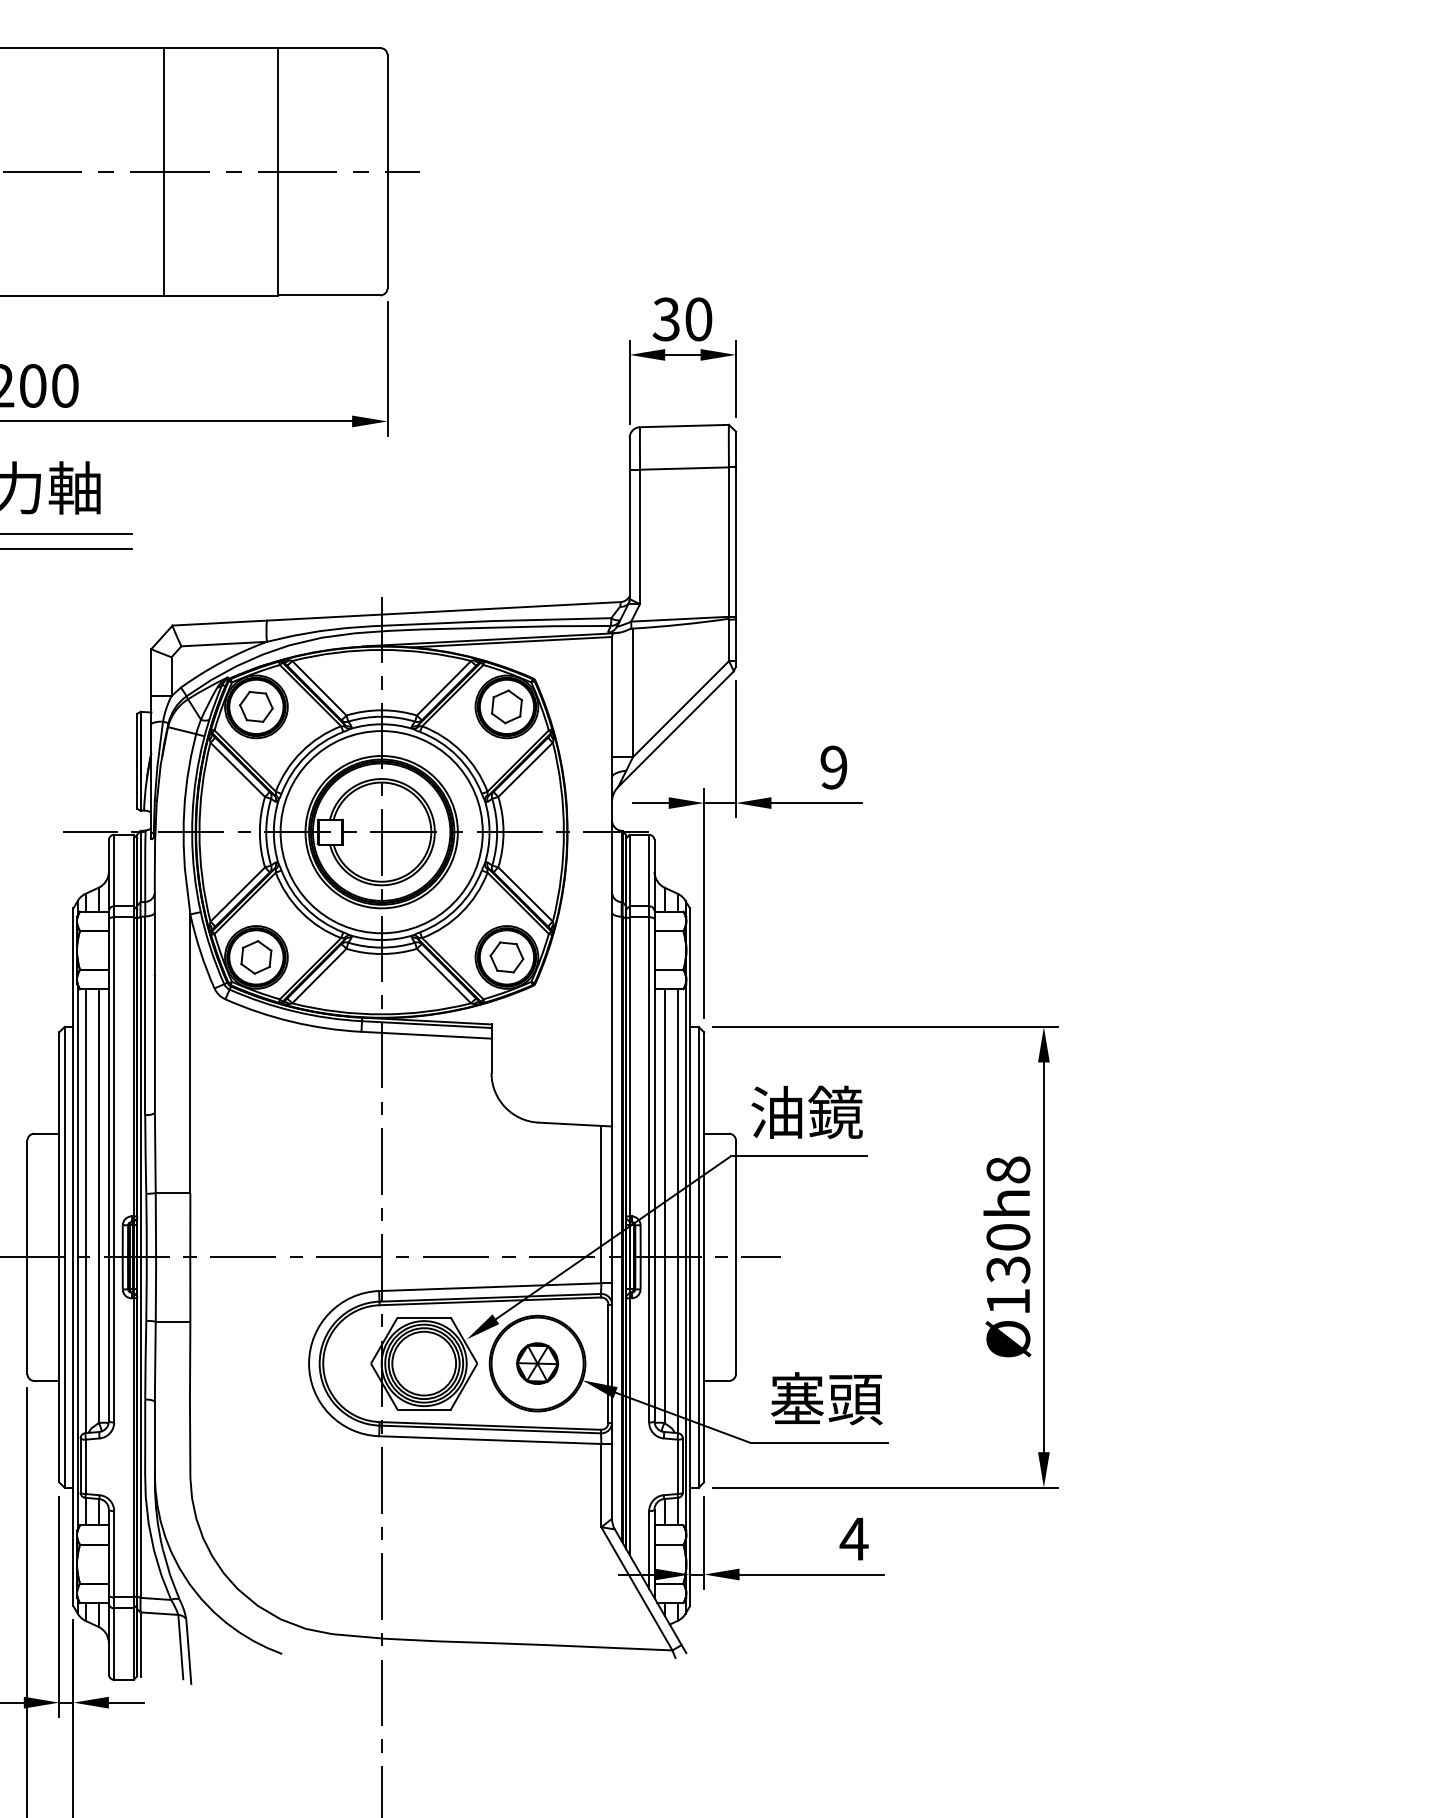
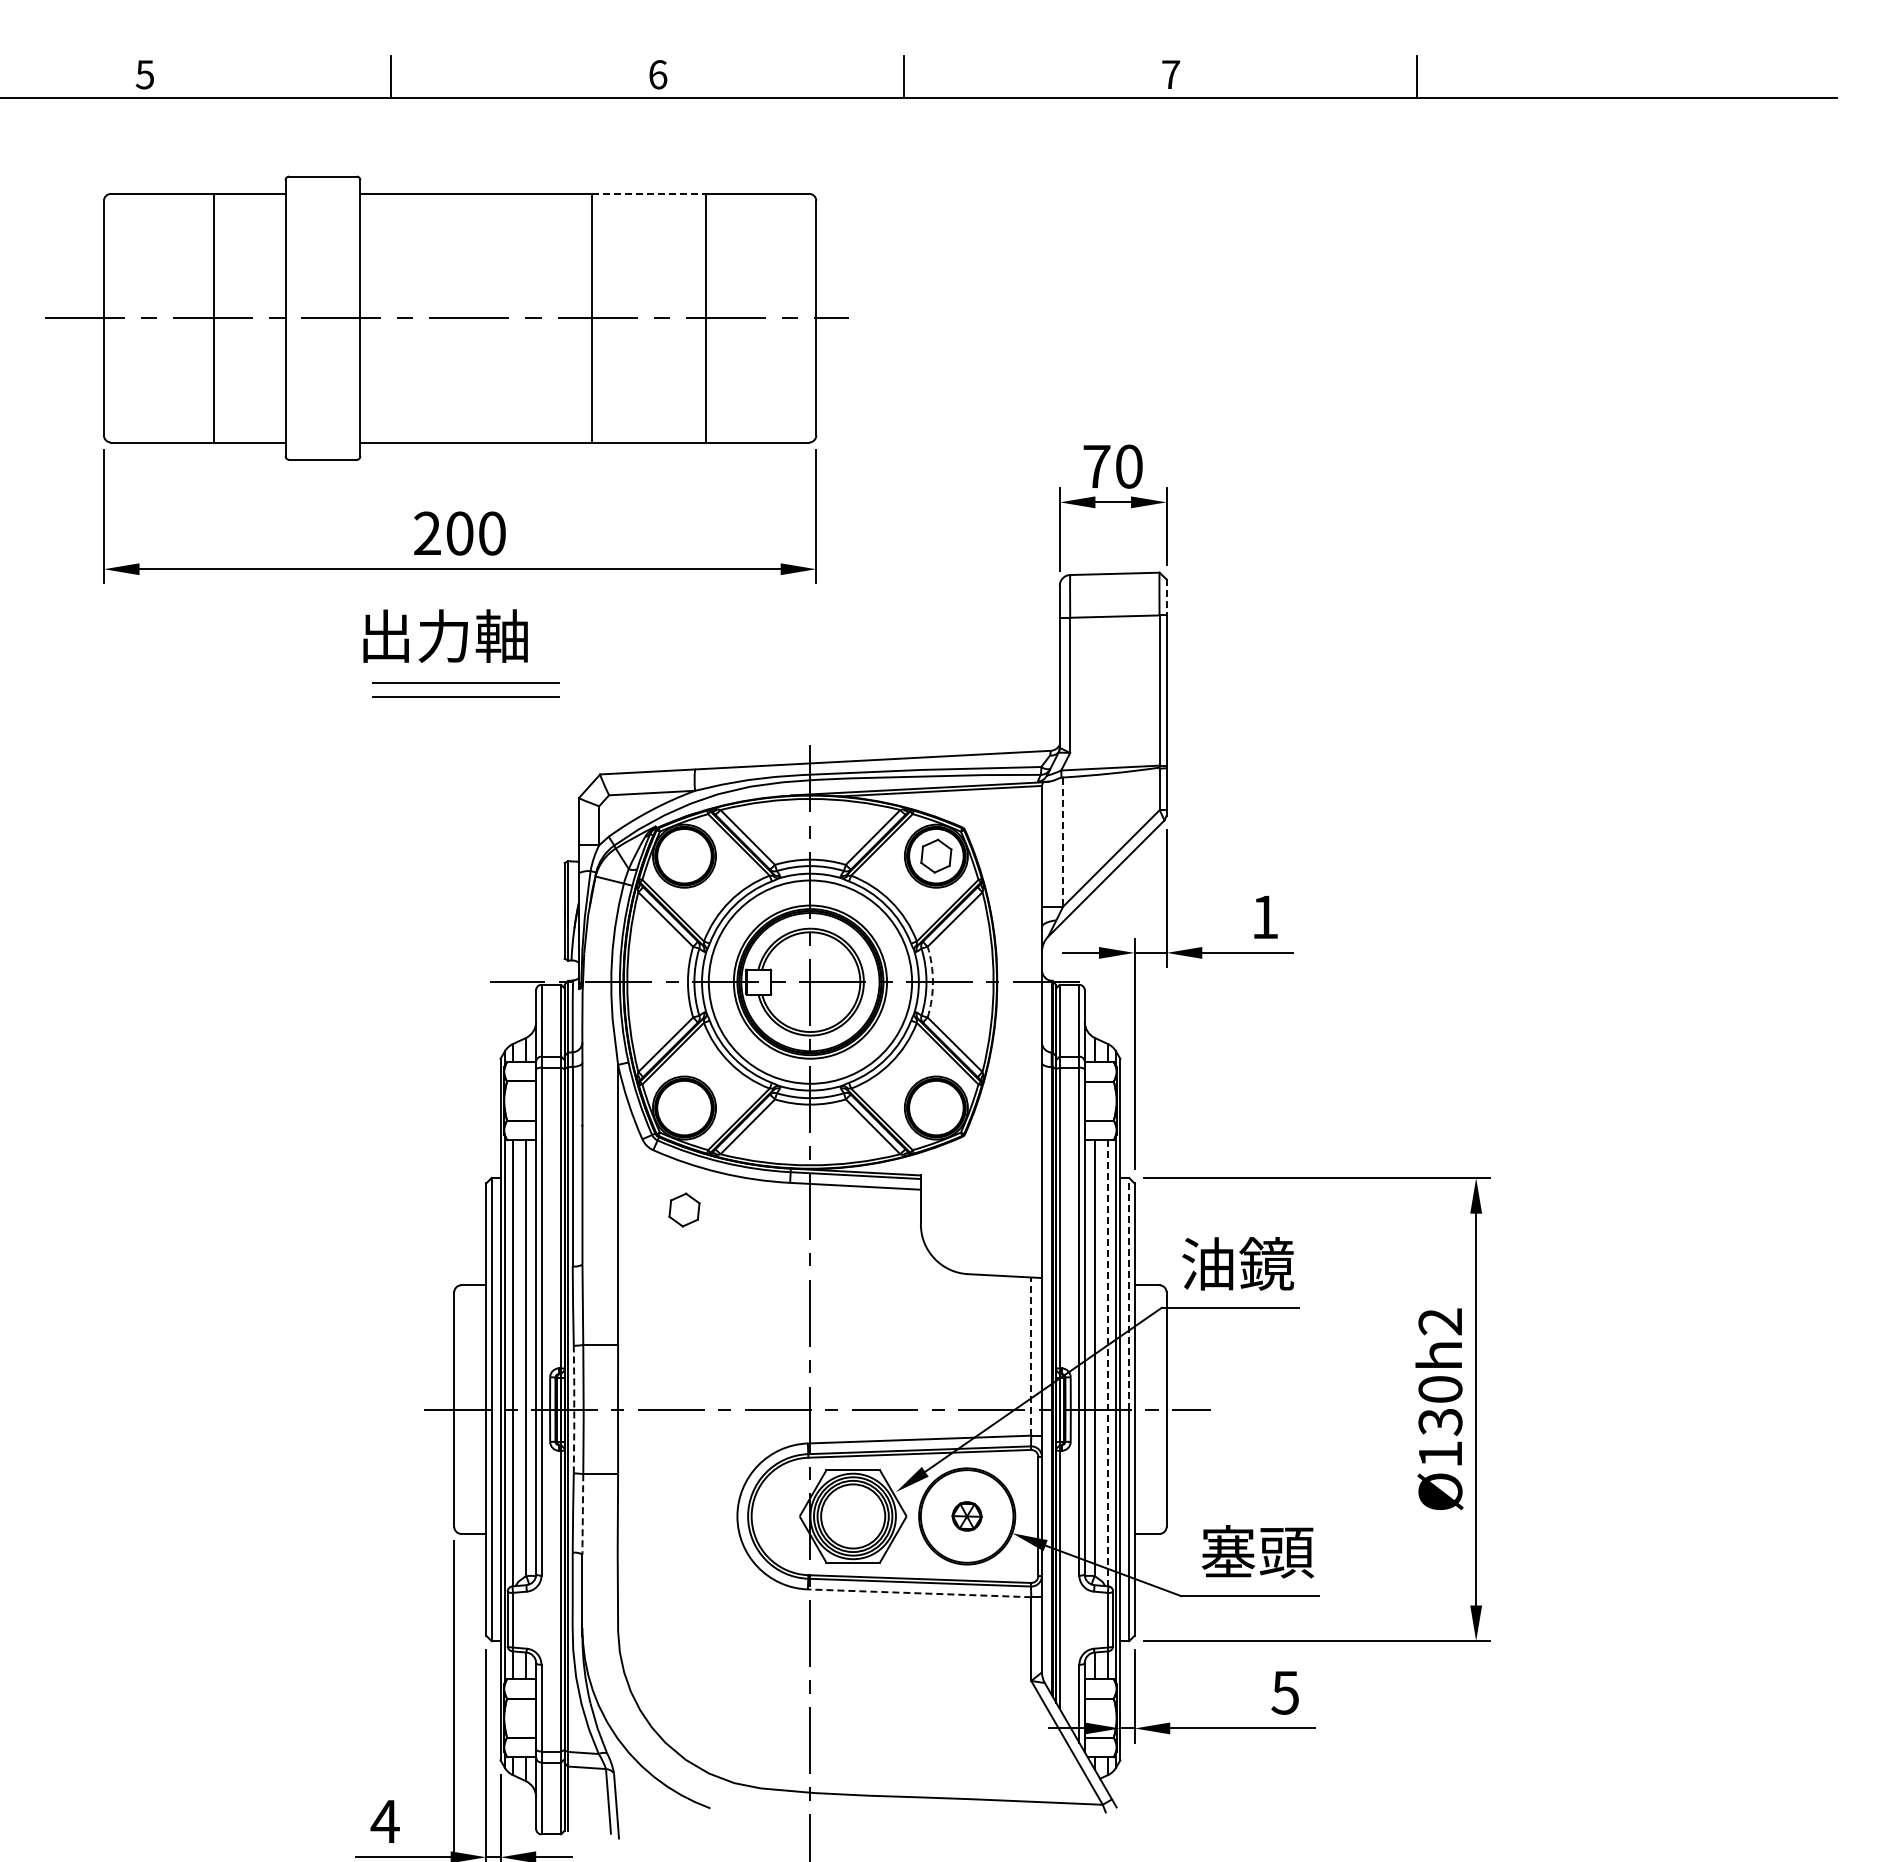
line: (220, 47) -> (648, 193), solid -> dashed
text: (666, 319) -> (1096, 466), 30 -> 70
line: (735, 449) -> (1166, 597), solid -> dashed
line: (633, 693) -> (1063, 842), solid -> dashed
part: (256, 707) -> (684, 856), removed
text: (833, 767) -> (1264, 917), 9 -> 1
arc: (503, 832) -> (932, 982), solid -> dashed
part: (256, 956) -> (684, 1209), moved
part: (506, 957) -> (935, 1108), removed
line: (699, 1141) -> (1129, 1293), solid -> dashed
text: (1008, 1169) -> (1440, 1321), Ø130h8 -> Ø130h2
line: (601, 1204) -> (1031, 1356), solid -> dashed
line: (678, 1211) -> (1108, 1363), solid -> dashed
line: (146, 1256) -> (574, 1408), solid -> dashed
line: (154, 1362) -> (582, 1515), solid -> dashed
part: (536, 1363) -> (966, 1516), size x0.7
line: (490, 1440) -> (919, 1593), solid -> dashed
text: (854, 1538) -> (1285, 1692), 4 -> 5

